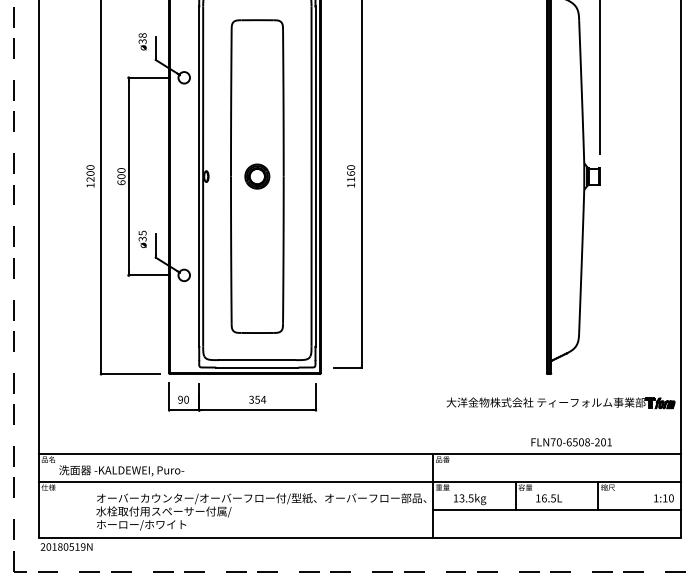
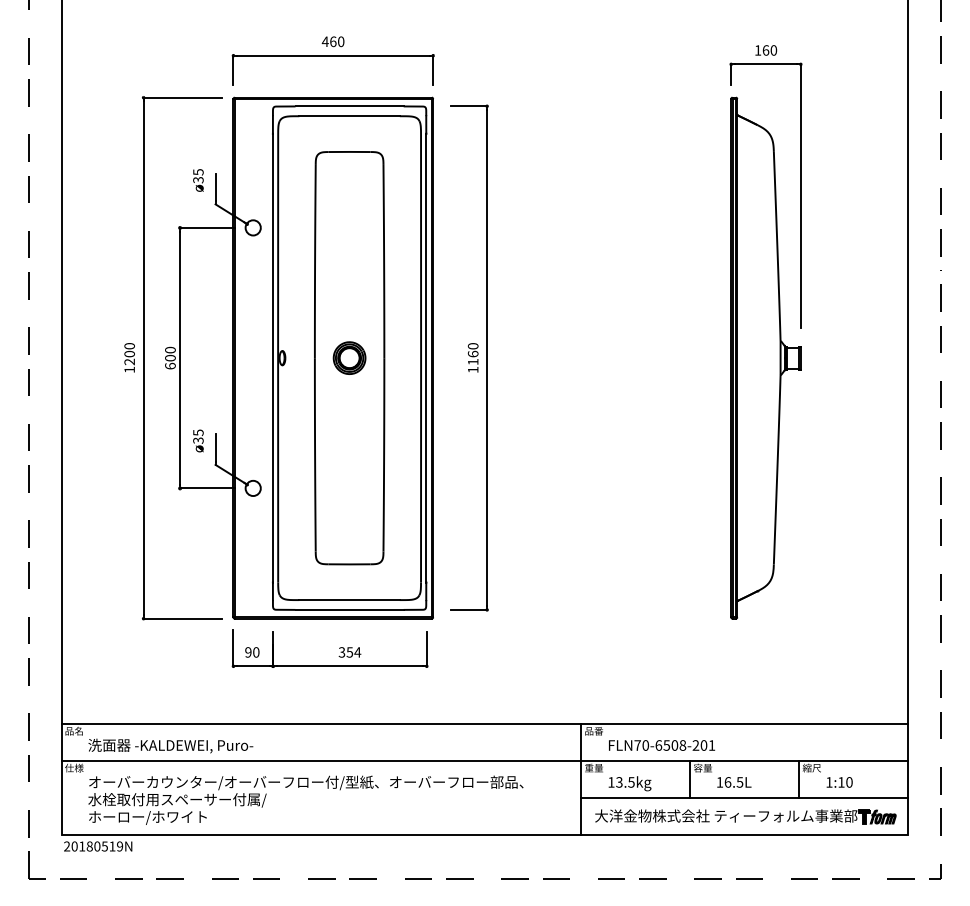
text: (142, 35) -> (198, 172), ø38 -> ø35
part: (560, 402) -> (745, 816), moved
text: (572, 442) -> (662, 745), moved
text: (663, 498) -> (839, 782), moved
text: (261, 511) -> (305, 799), moved

